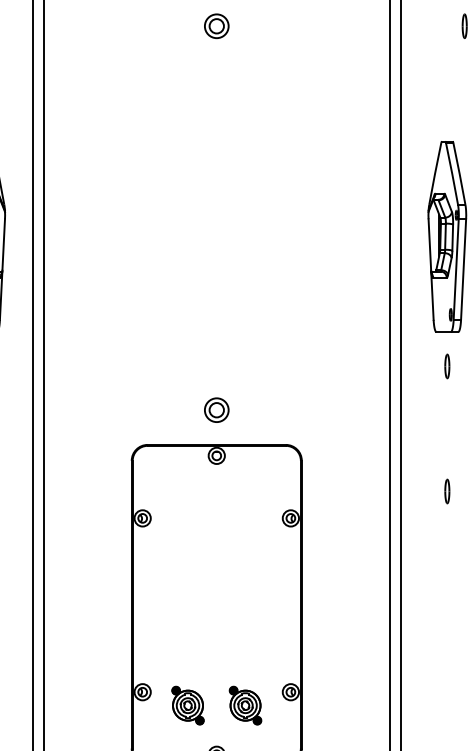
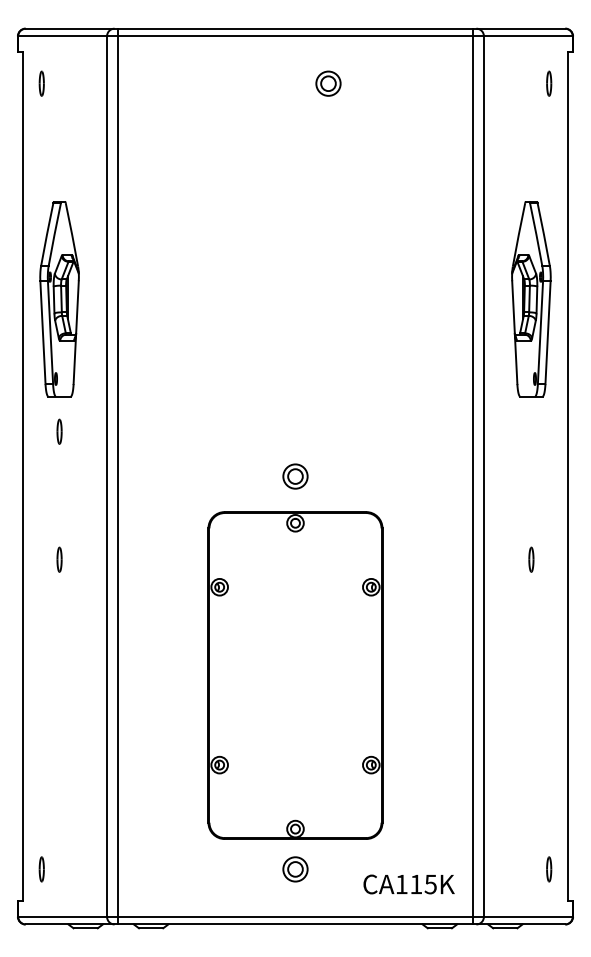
part: (216, 26) -> (328, 83), moved
part: (447, 366) -> (531, 431), removed
part: (188, 705) -> (266, 778), removed
part: (245, 705) -> (324, 778), removed

